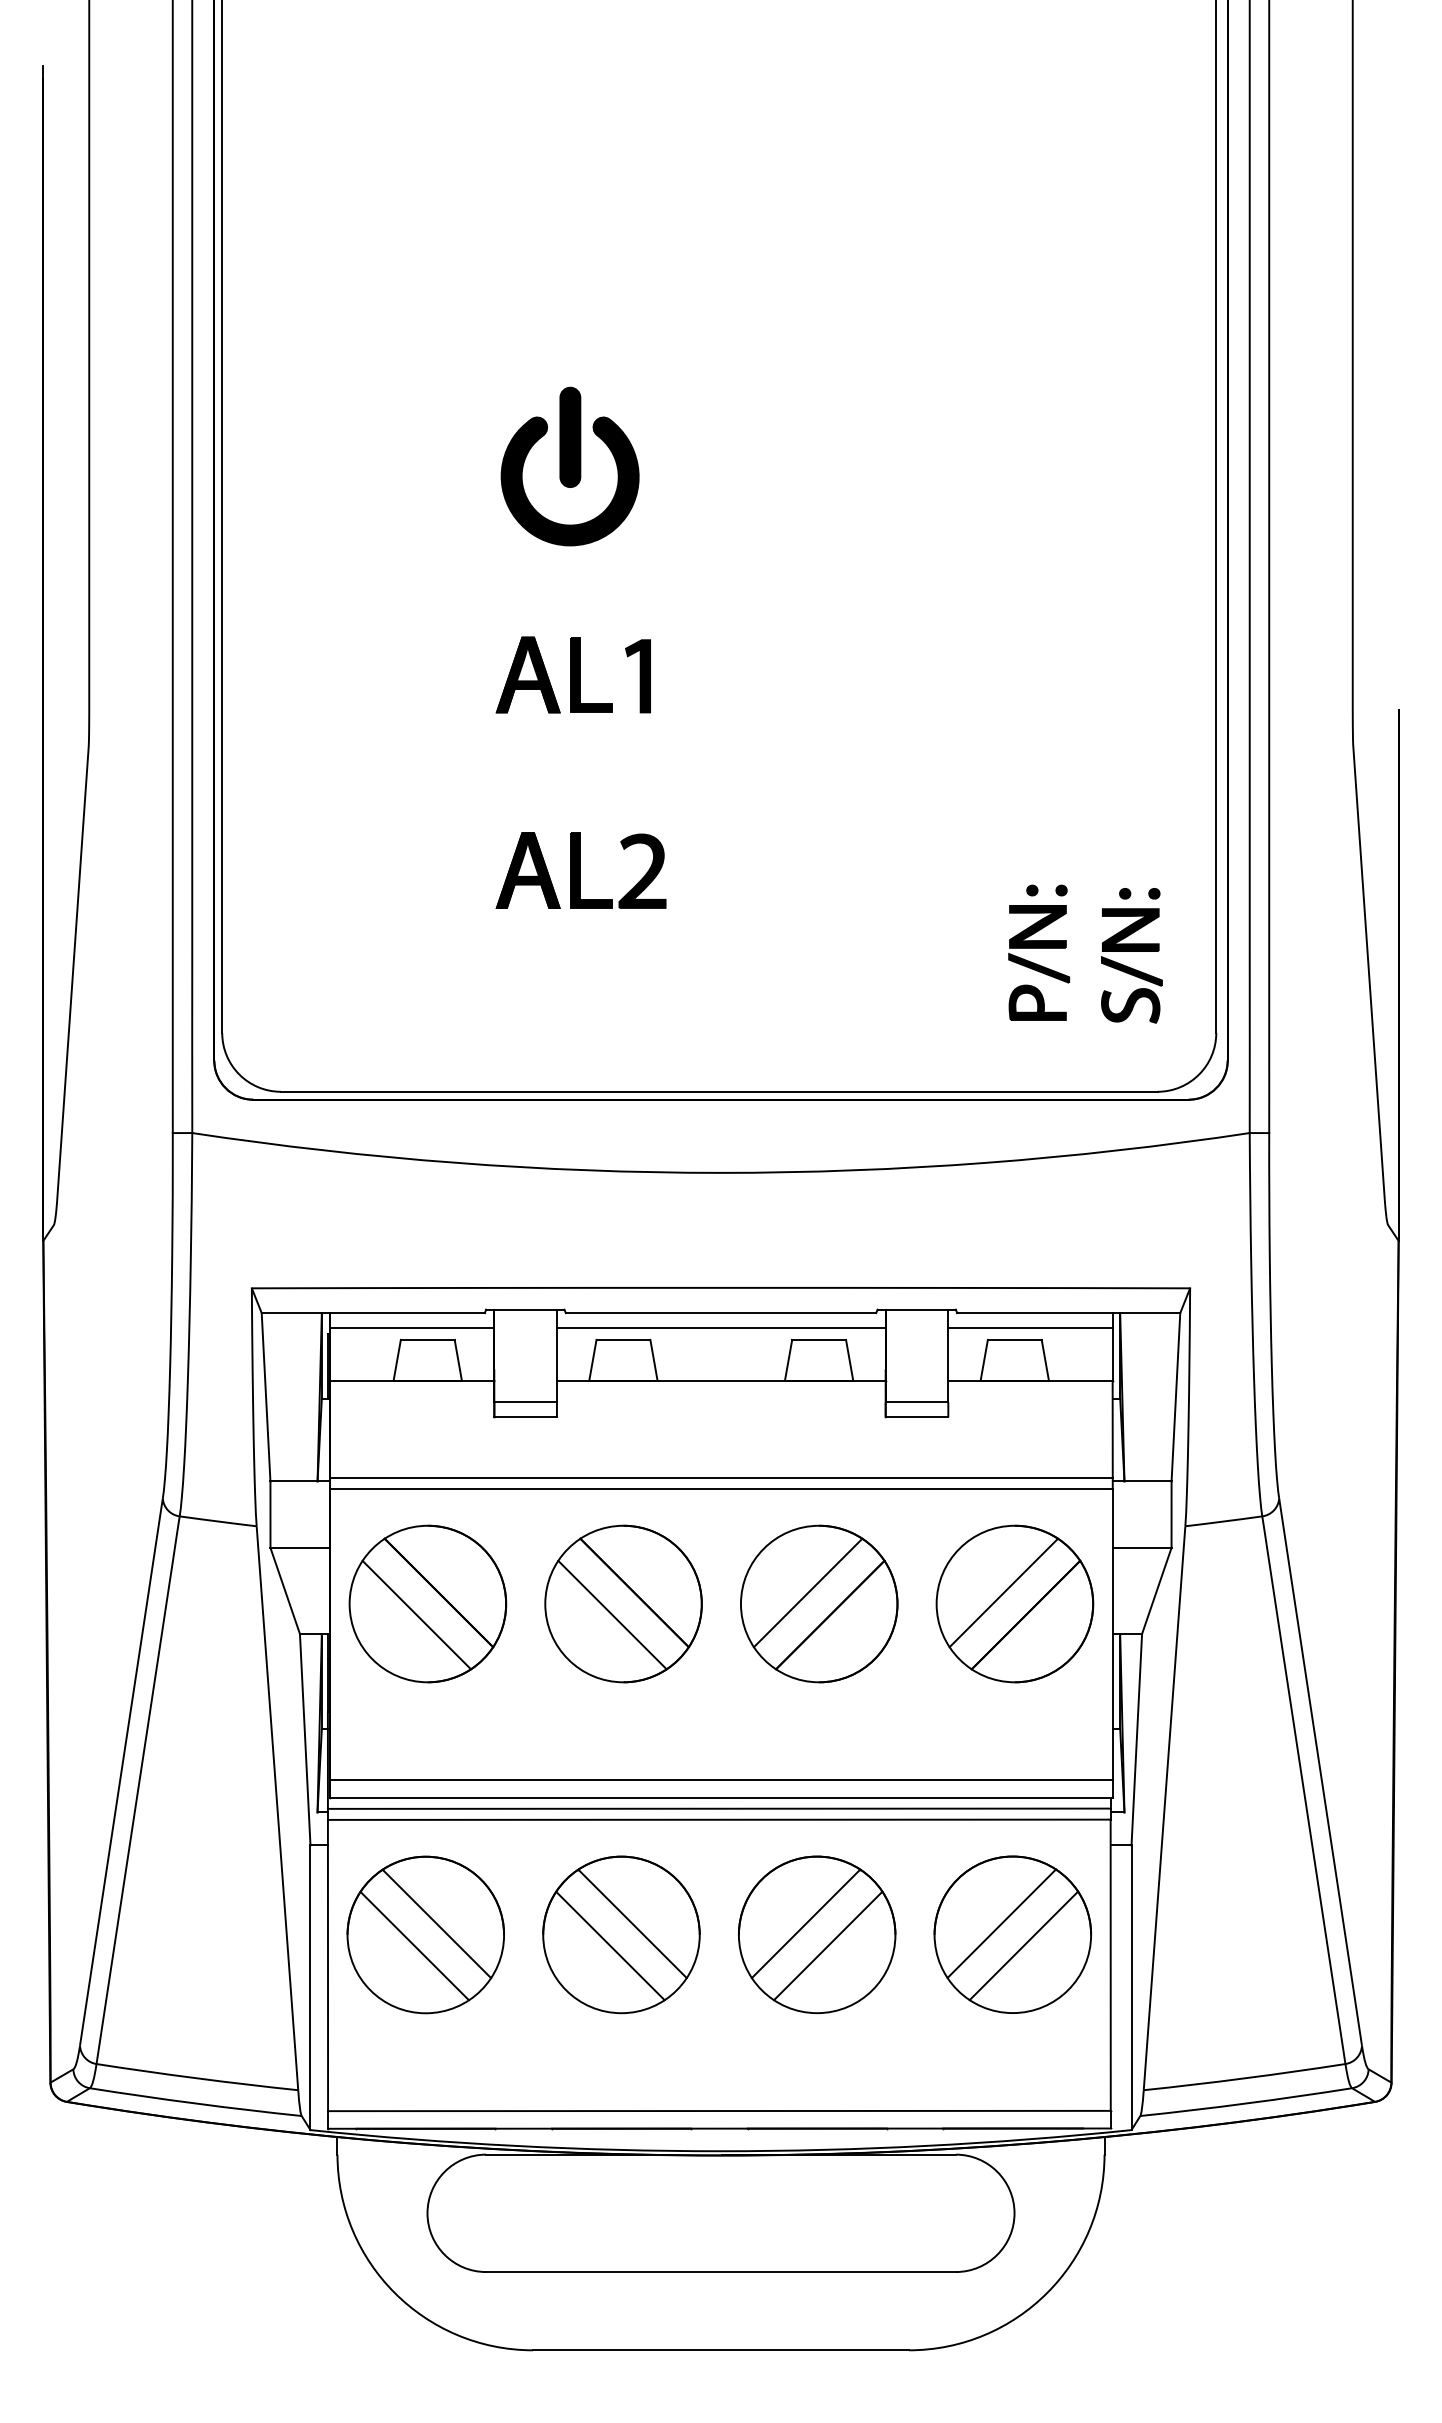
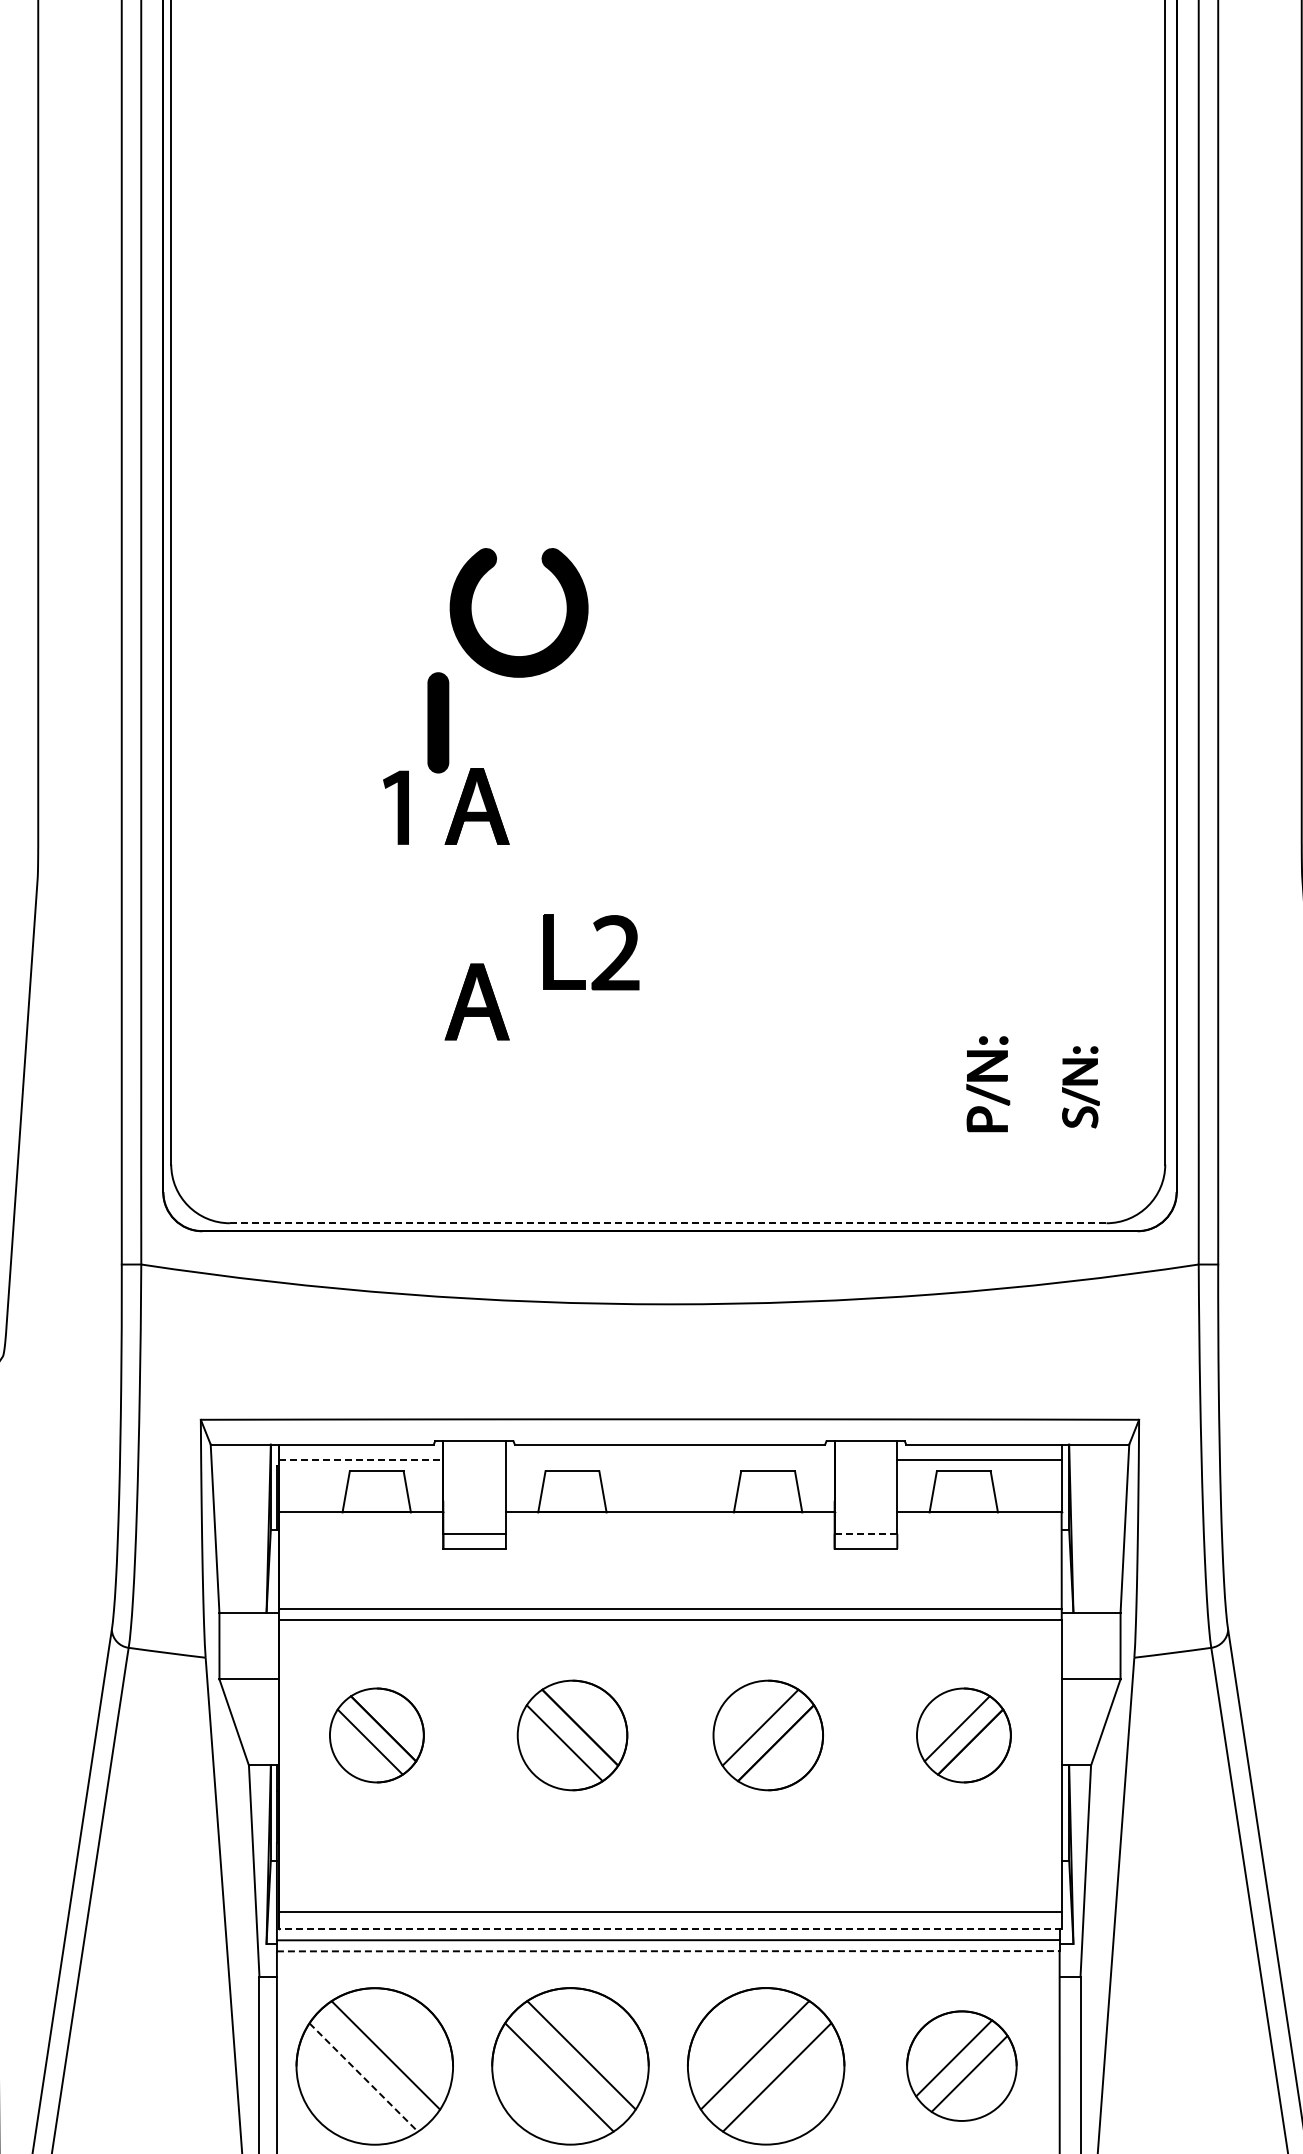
part: (570, 436) -> (438, 721), moved
part: (580, 674) -> (529, 805), removed
part: (637, 676) -> (395, 807), moved
part: (623, 849) -> (596, 930), moved
part: (1039, 952) -> (988, 1083), size x0.7
part: (1131, 955) -> (1080, 1086), size x0.6
line: (719, 1091) -> (668, 1222), solid -> dashed
line: (412, 1328) -> (361, 1459), solid -> dashed
line: (720, 1328) -> (669, 1459), removed
line: (917, 1402) -> (866, 1533), solid -> dashed
part: (427, 1603) -> (376, 1734), size x0.6
part: (623, 1603) -> (572, 1734), size x0.7
part: (819, 1603) -> (768, 1734), size x0.7
part: (1014, 1603) -> (963, 1734), size x0.6
line: (720, 1797) -> (669, 1928), solid -> dashed
line: (719, 1819) -> (668, 1950), solid -> dashed
part: (1012, 1934) -> (961, 2065), size x0.7
line: (414, 1946) -> (363, 2077), solid -> dashed

